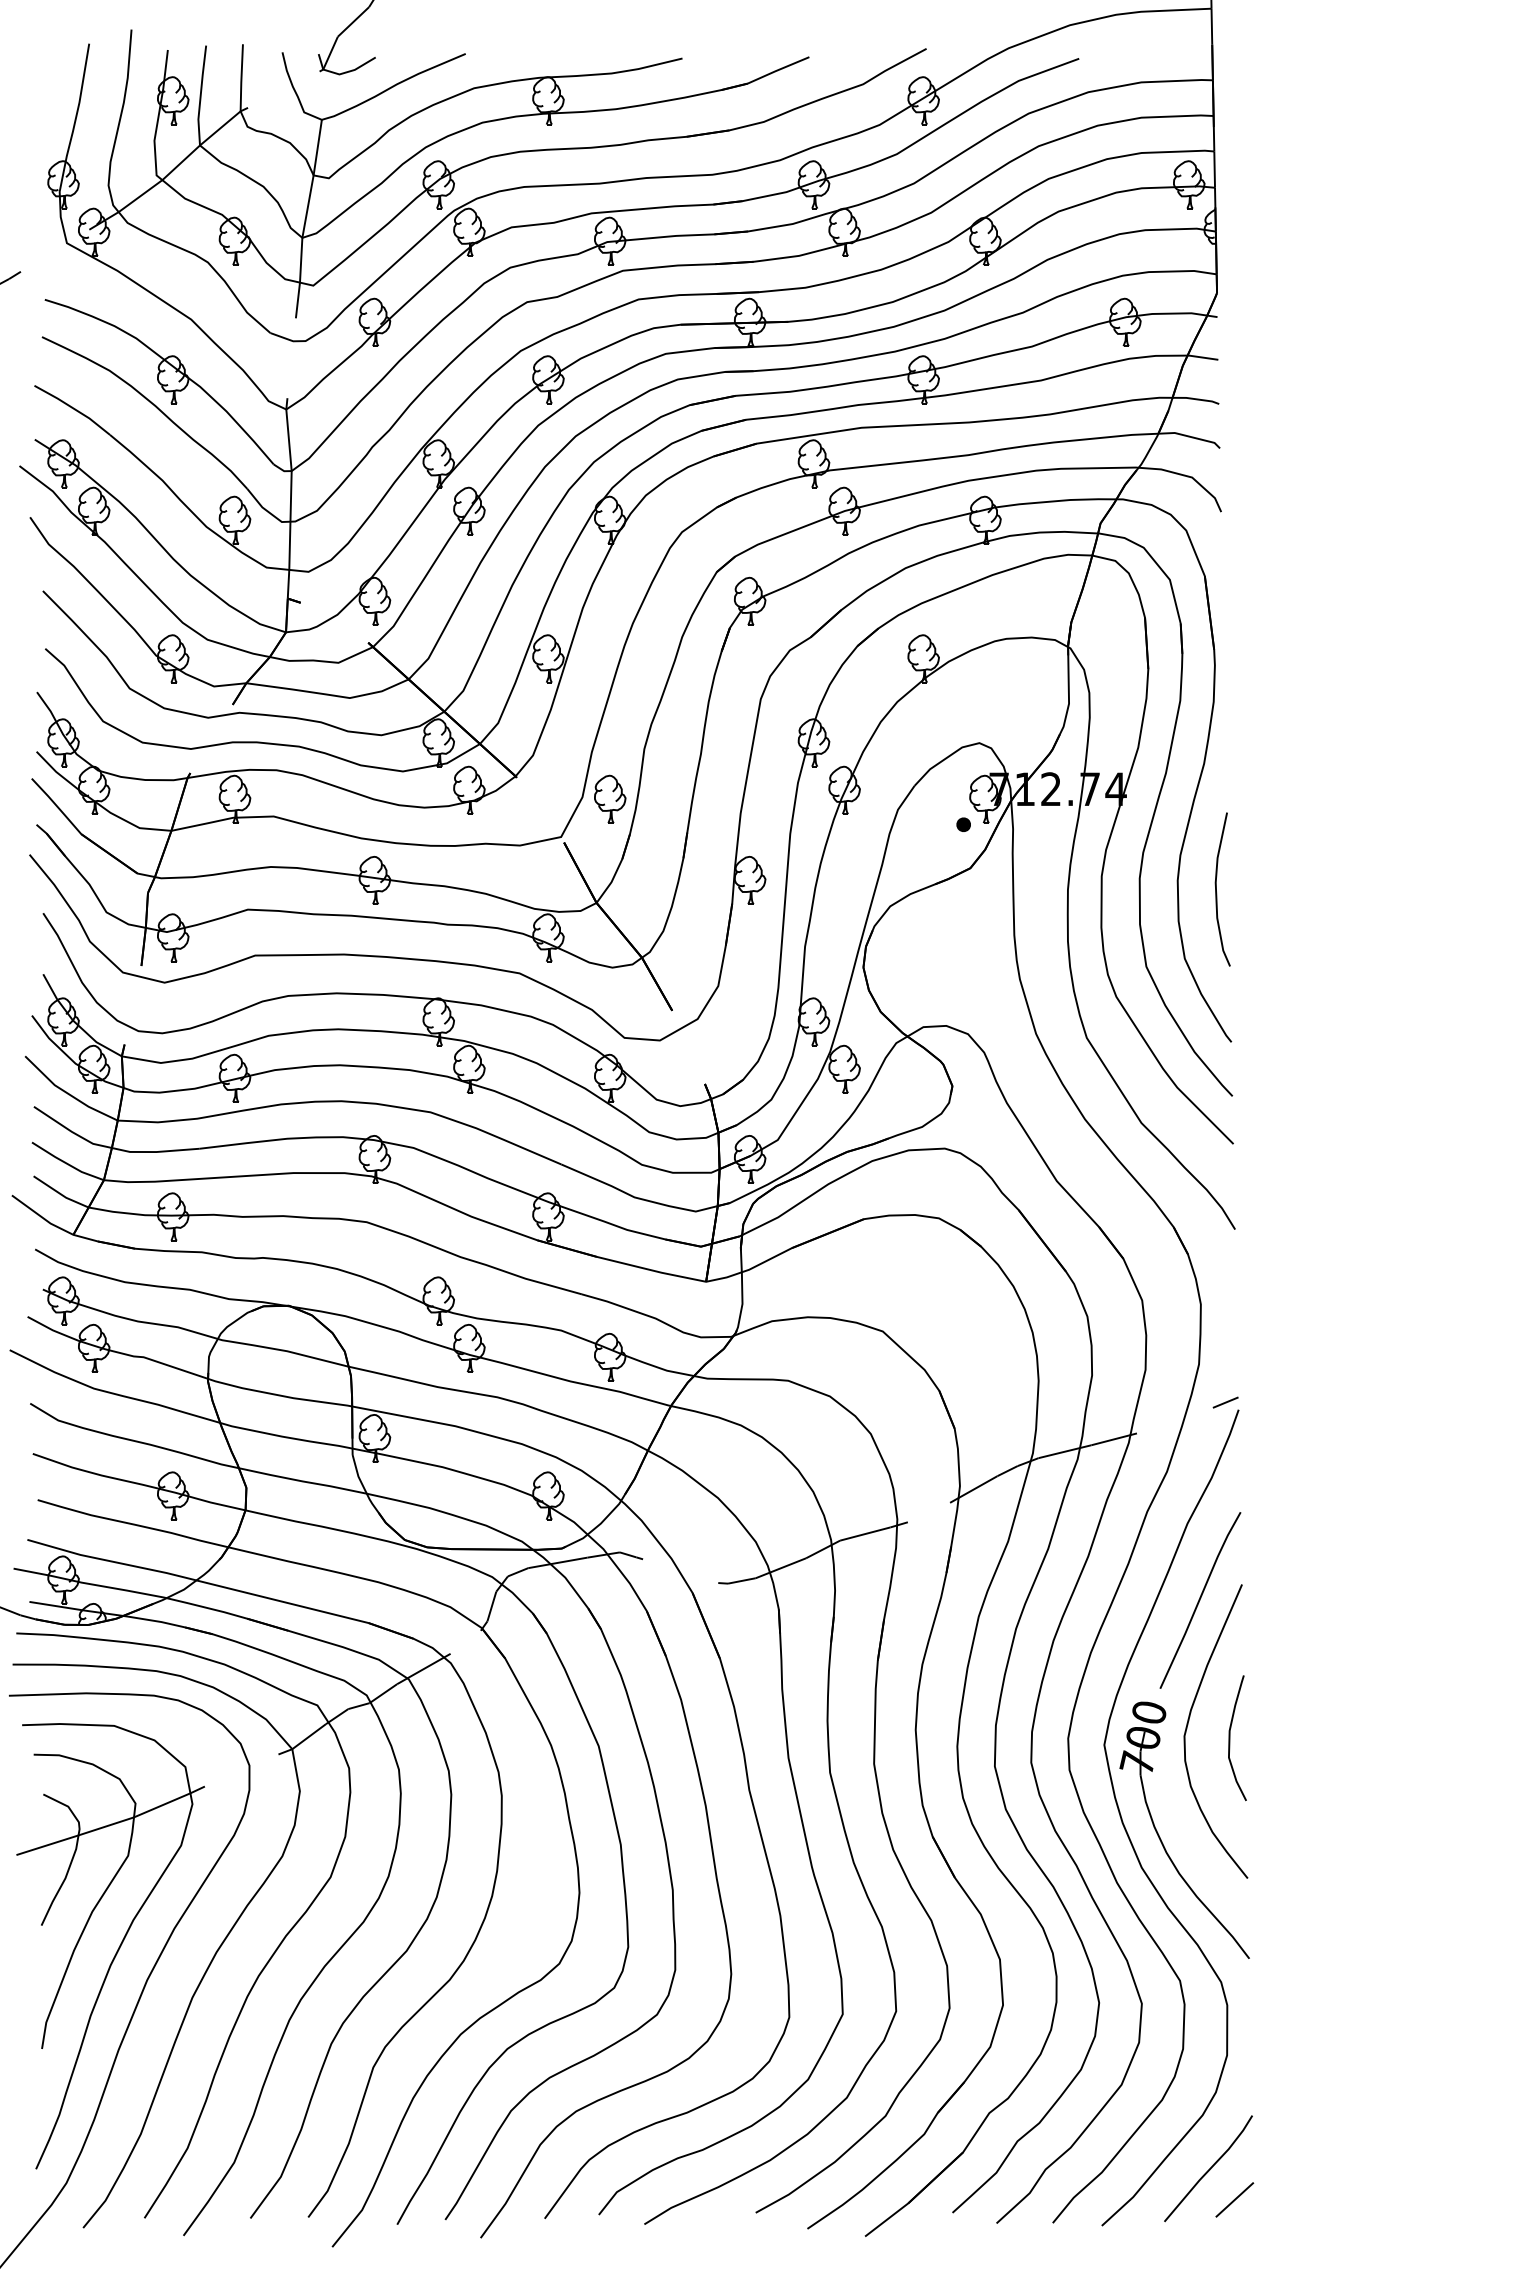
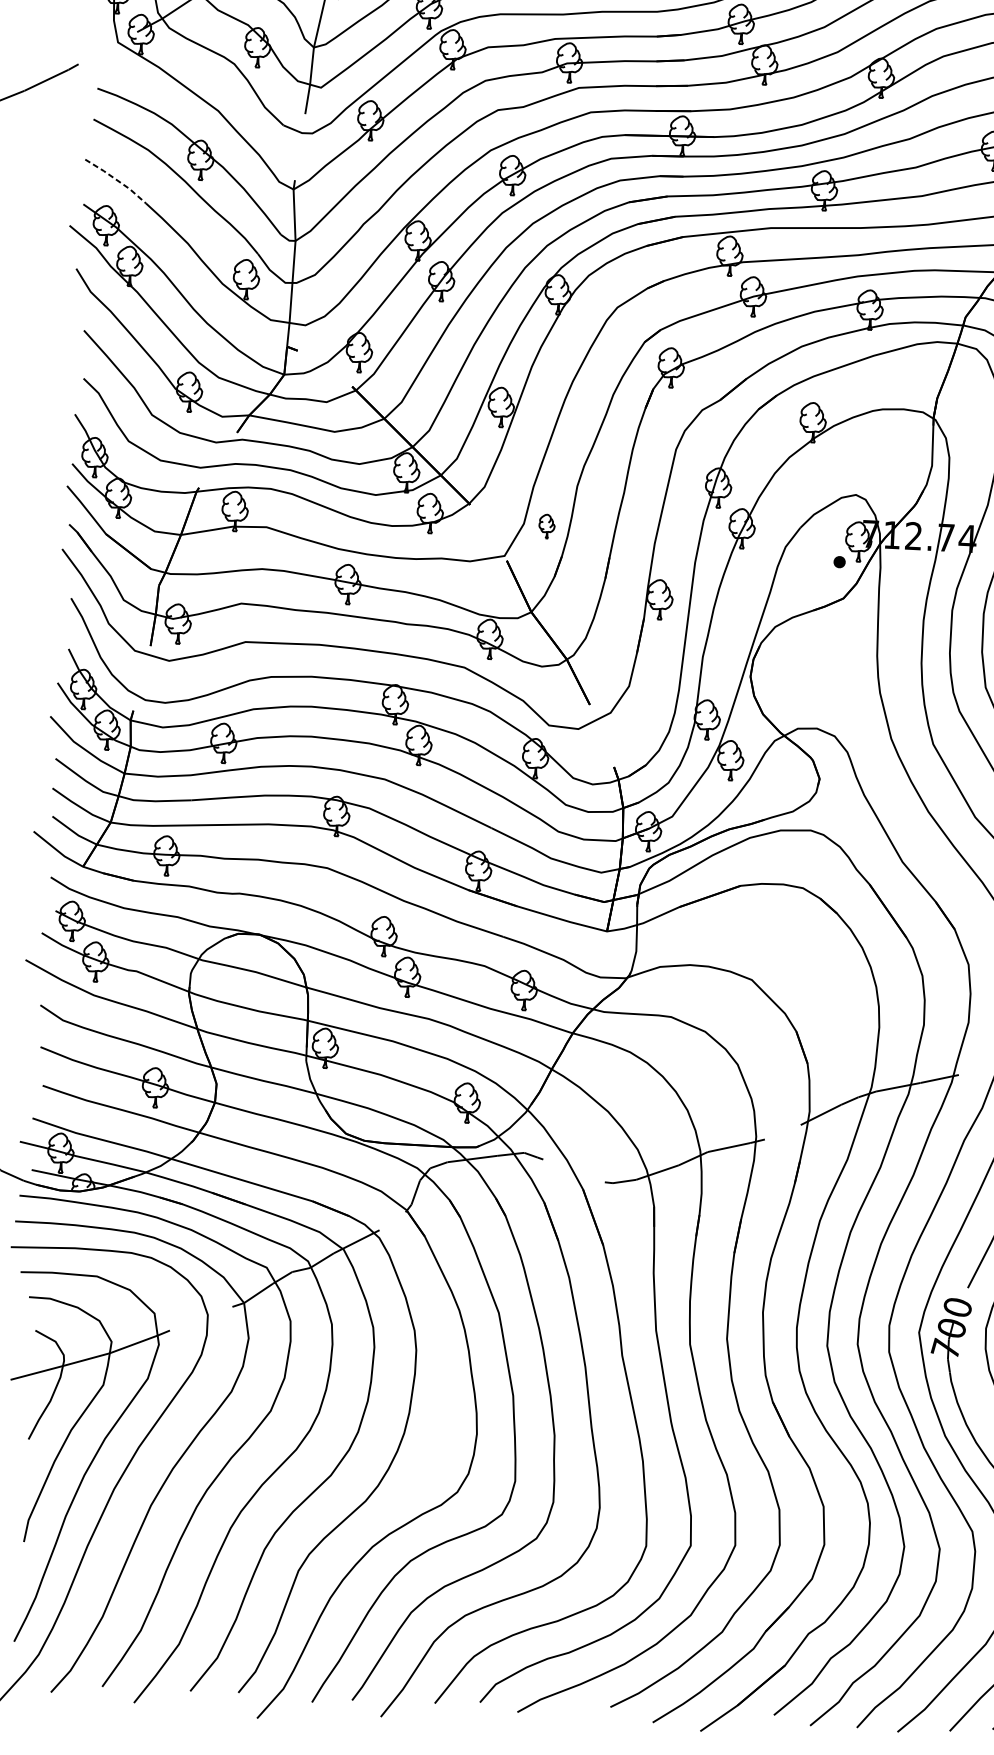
line: (73, 408) -> (116, 180), solid -> dashed
part: (610, 798) -> (547, 525), size x0.6

